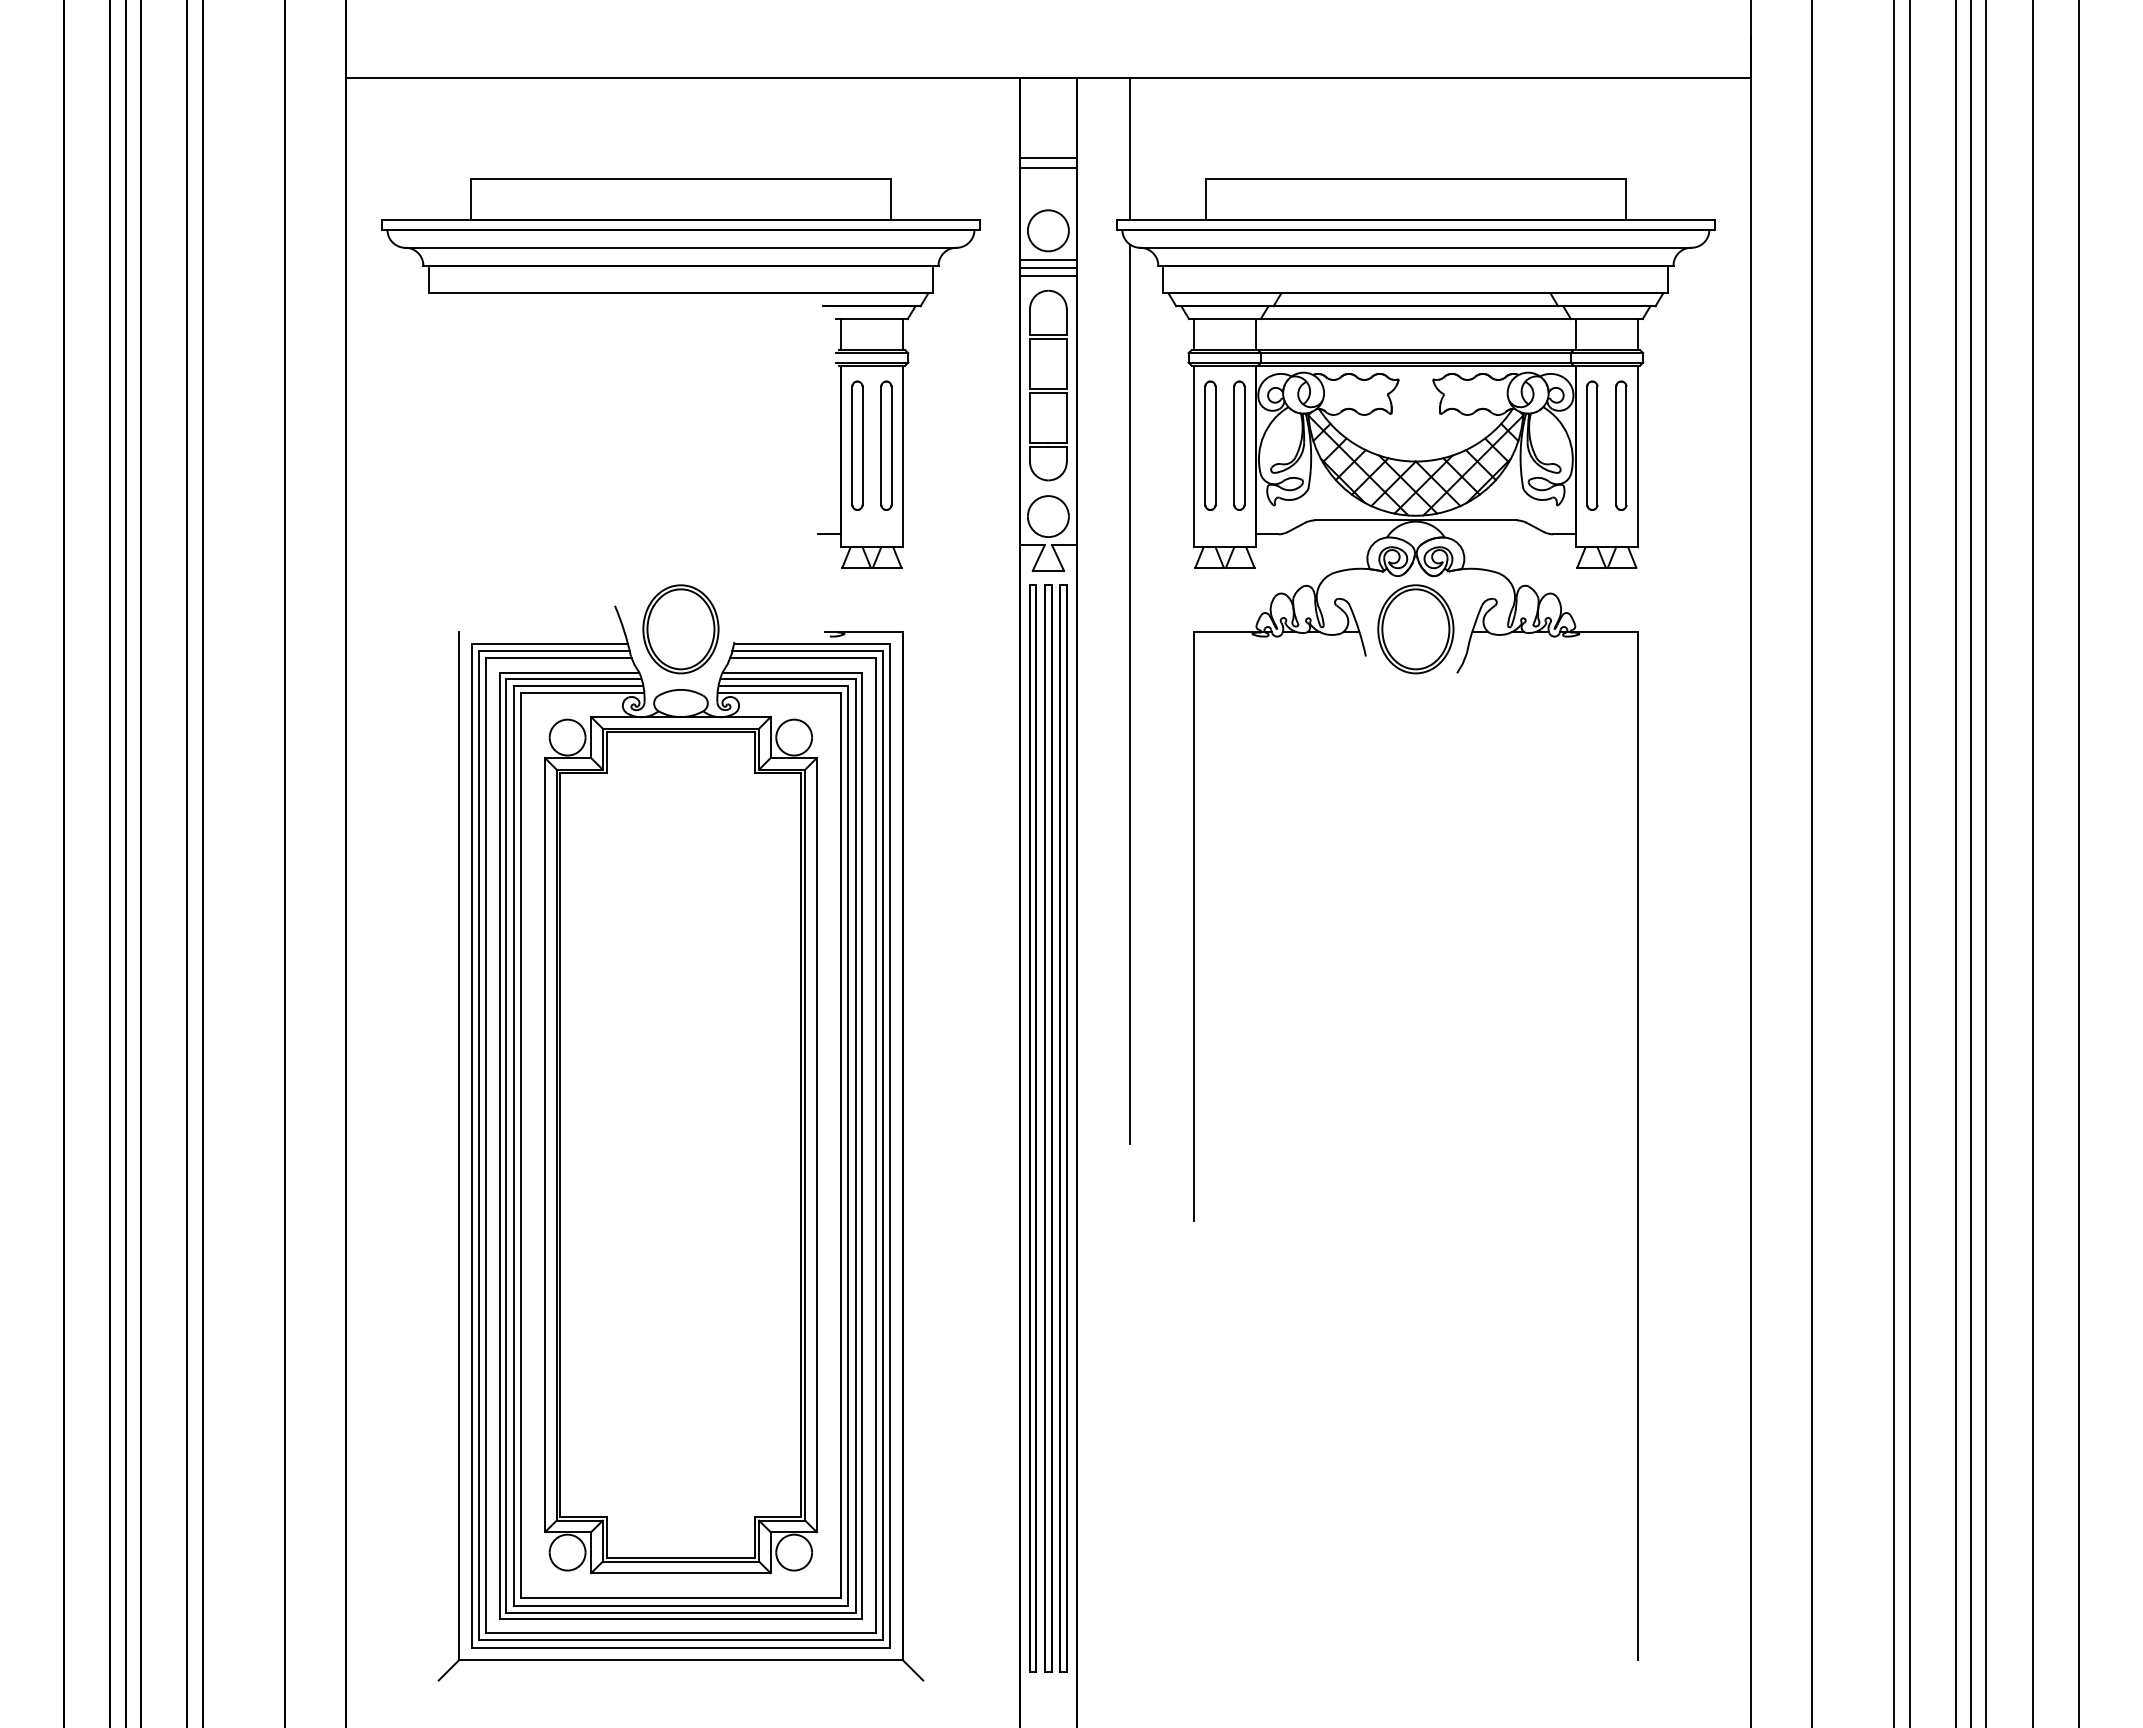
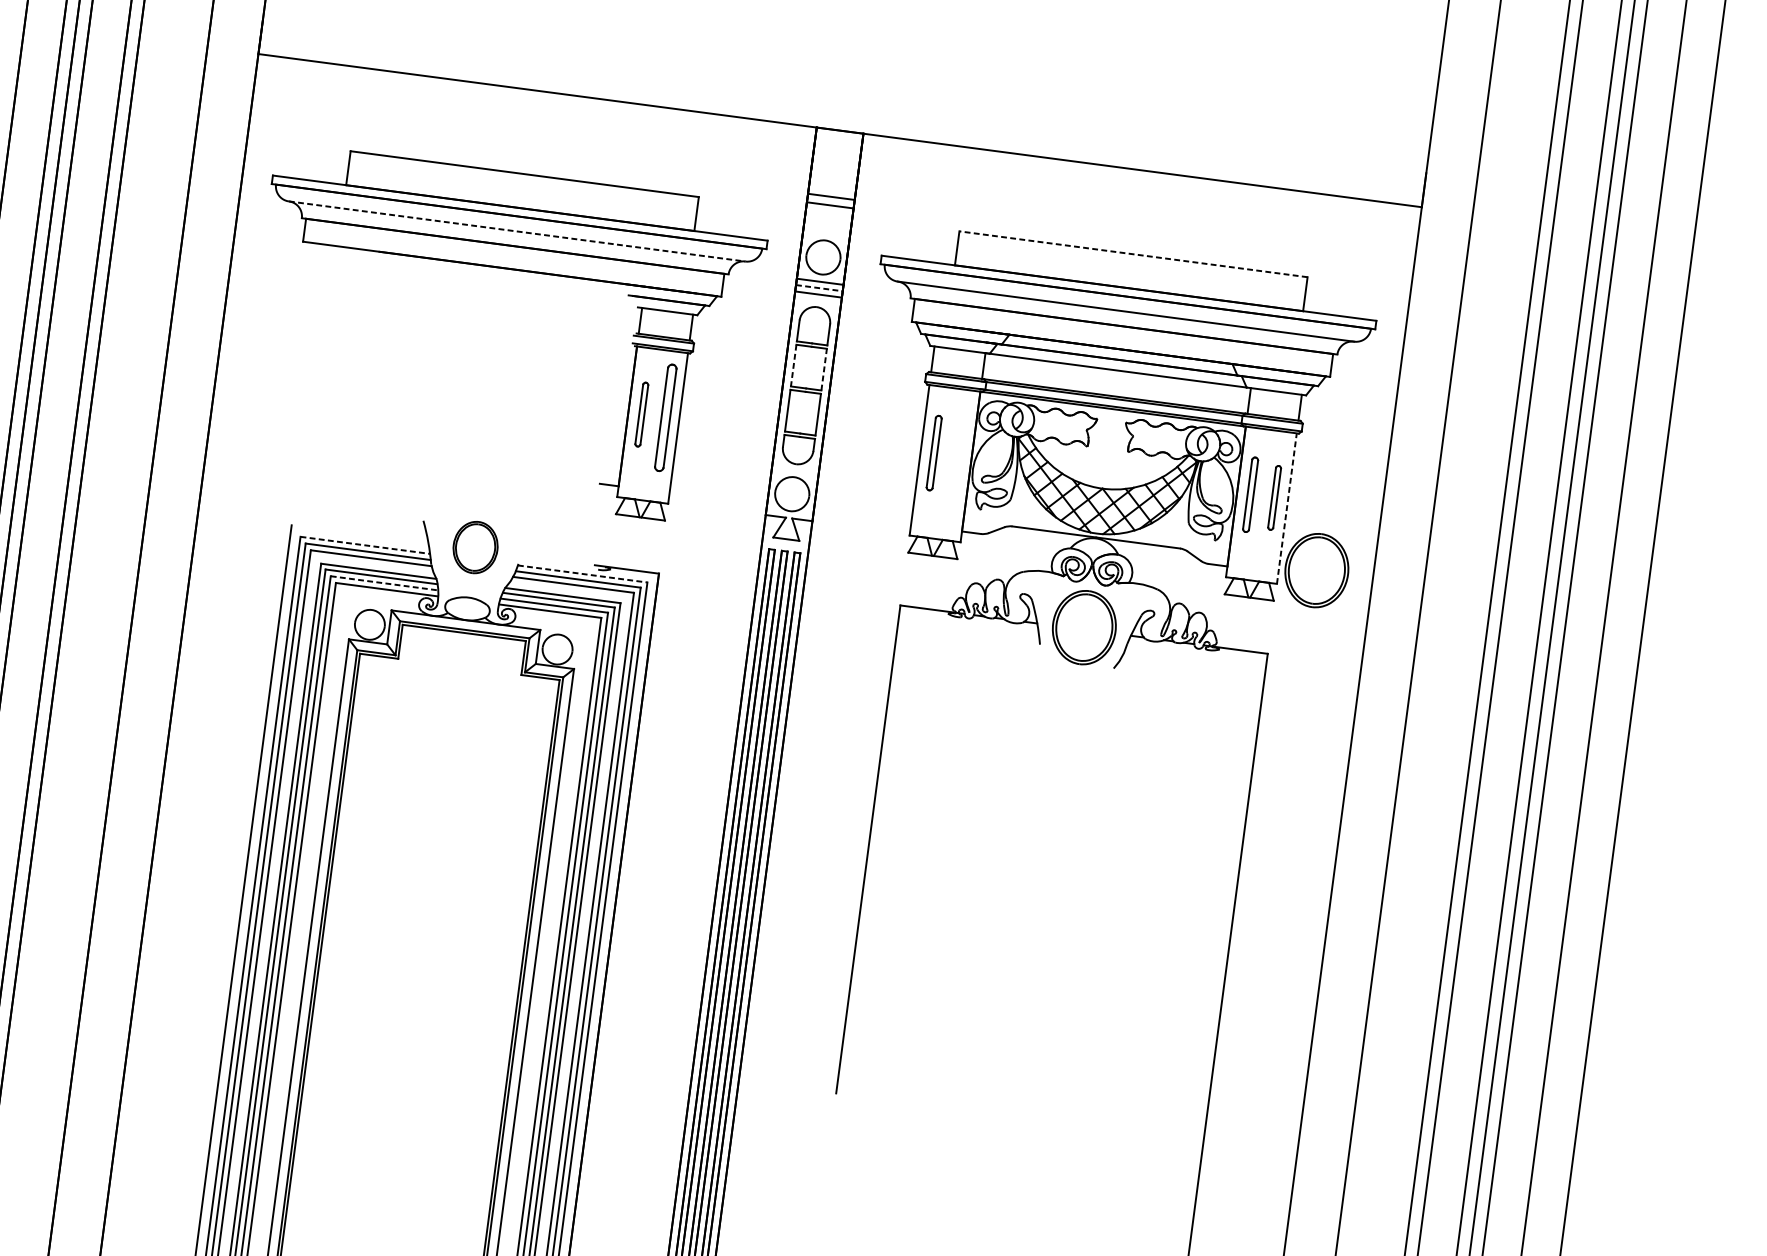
line: (1130, 148) -> (900, 198), removed
line: (1415, 178) -> (1133, 254), solid -> dashed
line: (680, 247) -> (516, 231), solid -> dashed
line: (1048, 267) -> (819, 287), solid -> dashed
line: (1066, 363) -> (823, 369), solid -> dashed
line: (1030, 364) -> (794, 366), solid -> dashed
part: (857, 445) -> (641, 414), size x0.6
part: (1210, 445) -> (934, 452), size x0.7
part: (1239, 445) -> (958, 456), removed
part: (1592, 445) -> (1250, 494), size x0.7
part: (1621, 445) -> (1274, 497), size x0.6
line: (1637, 456) -> (1286, 508), solid -> dashed
part: (1682, 525) -> (1316, 570), added
part: (680, 629) -> (475, 547), size x0.7
line: (550, 644) -> (365, 545), solid -> dashed
line: (812, 644) -> (582, 574), solid -> dashed
line: (578, 686) -> (384, 583), solid -> dashed
line: (1130, 694) -> (840, 650), removed

